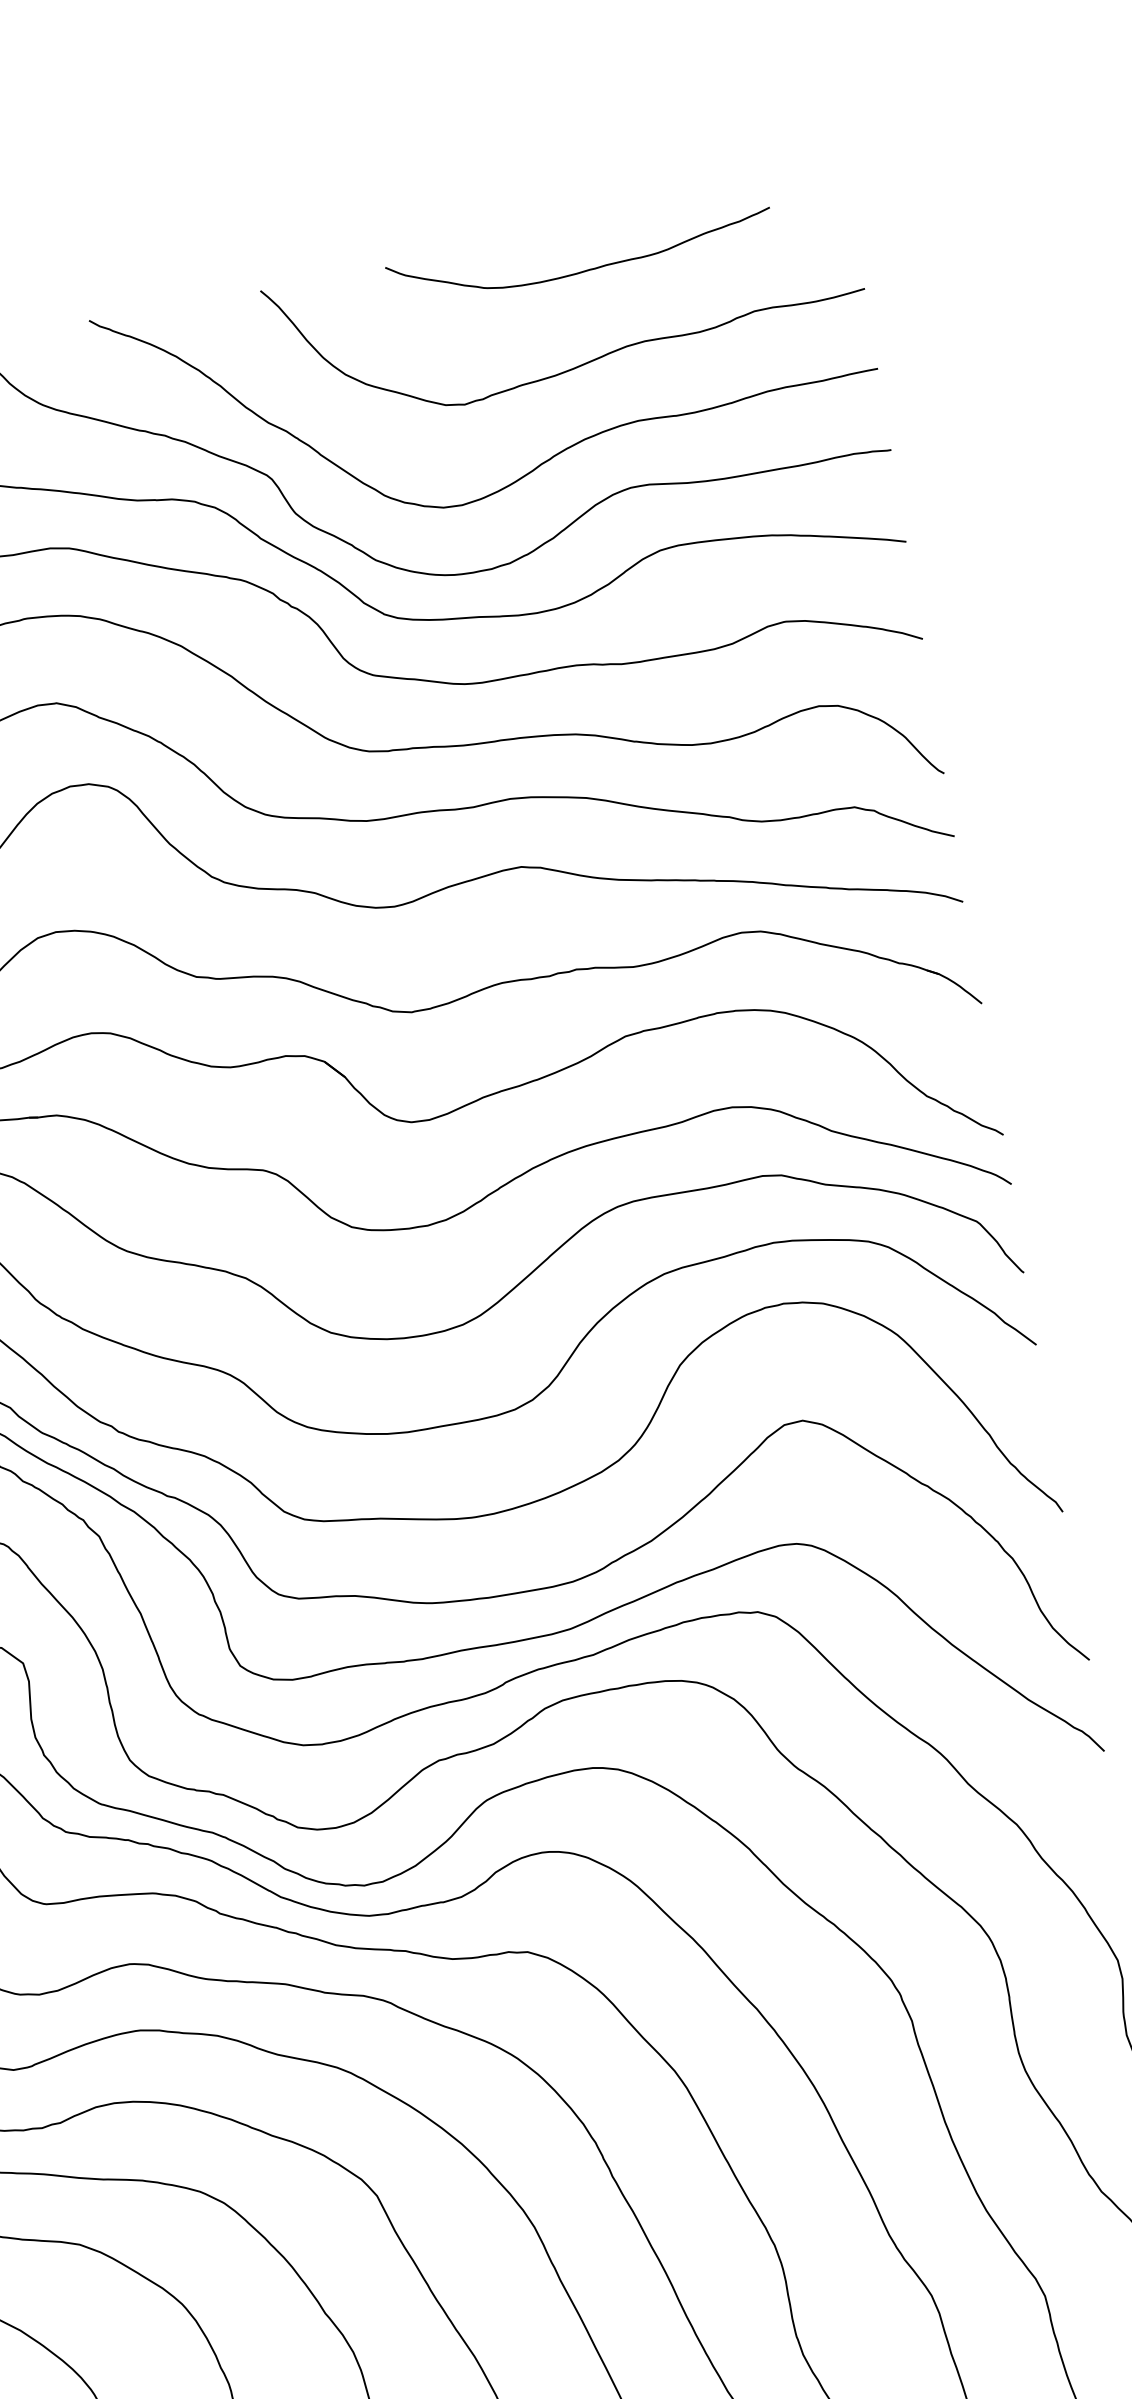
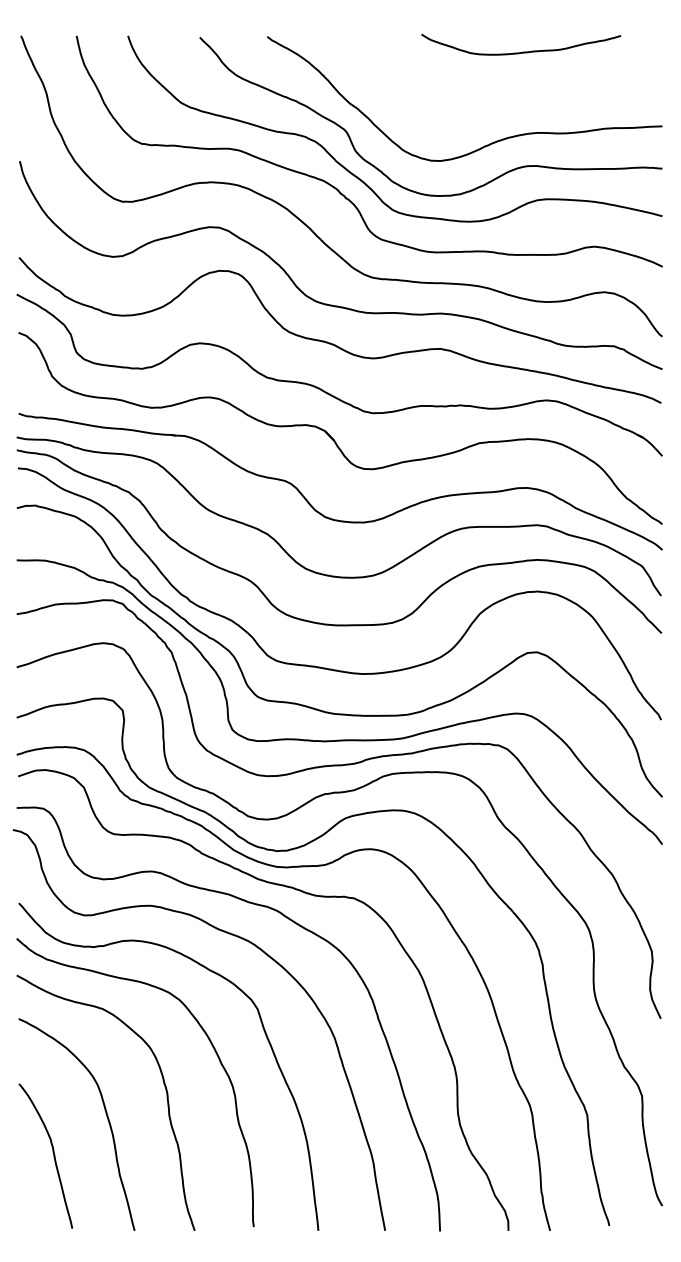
curve: (584, 361) -> (514, 98), removed

